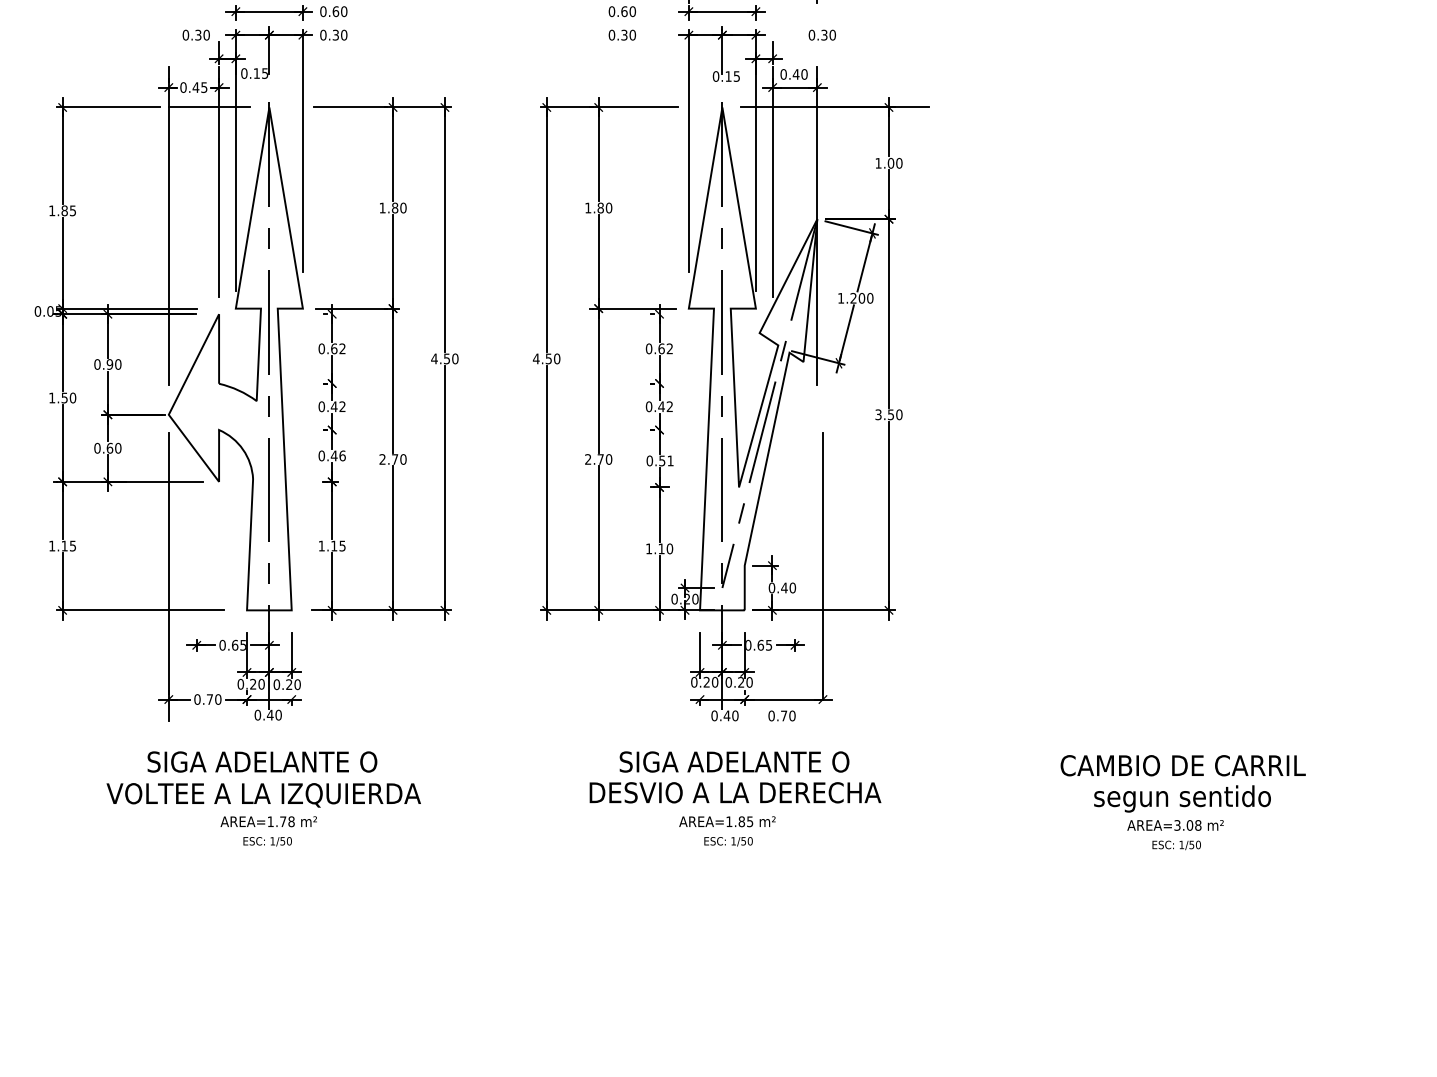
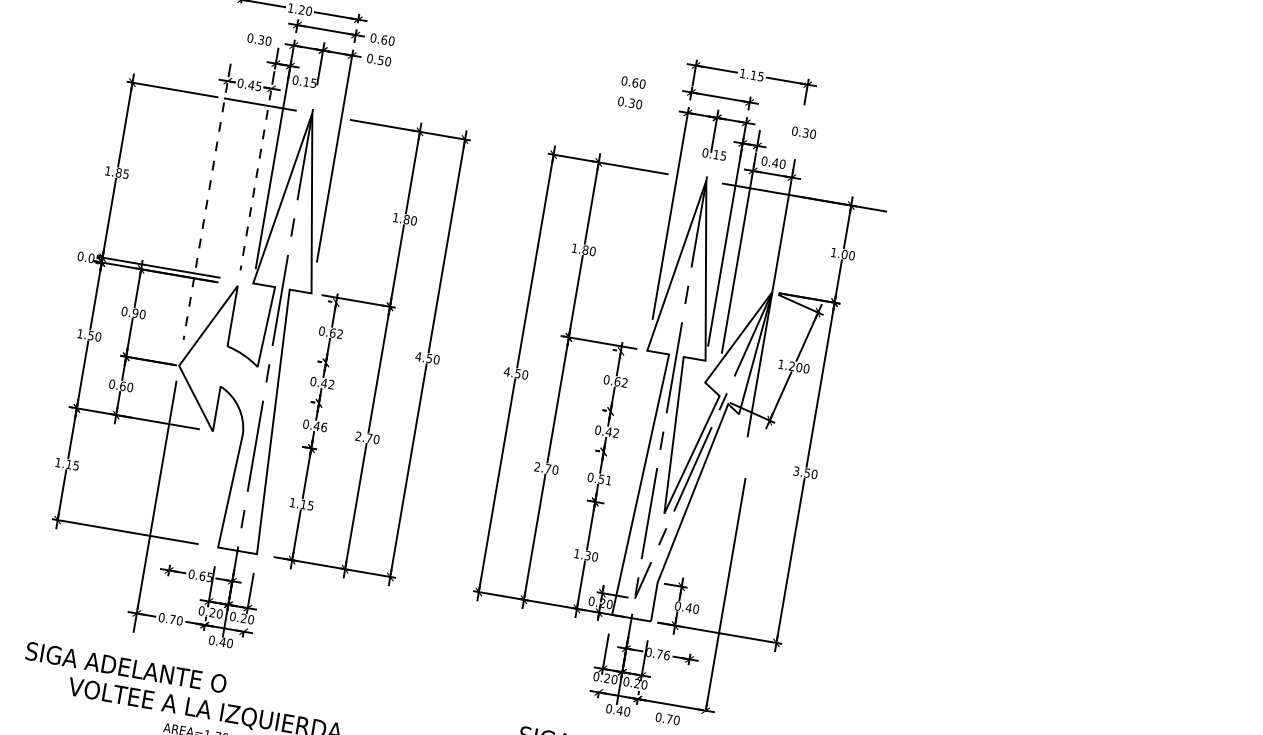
text: (335, 34) -> (380, 59), 0.30 -> 0.50
line: (219, 182) -> (257, 171), solid -> dashed
line: (168, 226) -> (206, 201), solid -> dashed
text: (661, 548) -> (587, 555), 1.10 -> 1.30
text: (764, 644) -> (663, 654), 0.65 -> 0.76
text: (262, 761) -> (126, 667), moved

